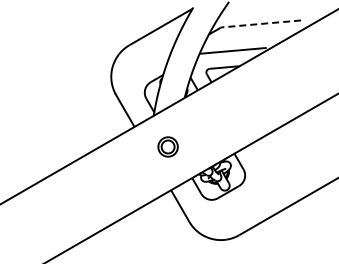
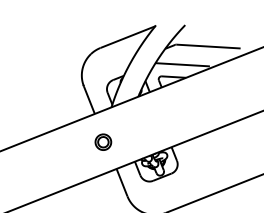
line: (261, 23) -> (208, 46), dashed -> solid
part: (167, 146) -> (102, 141), moved

